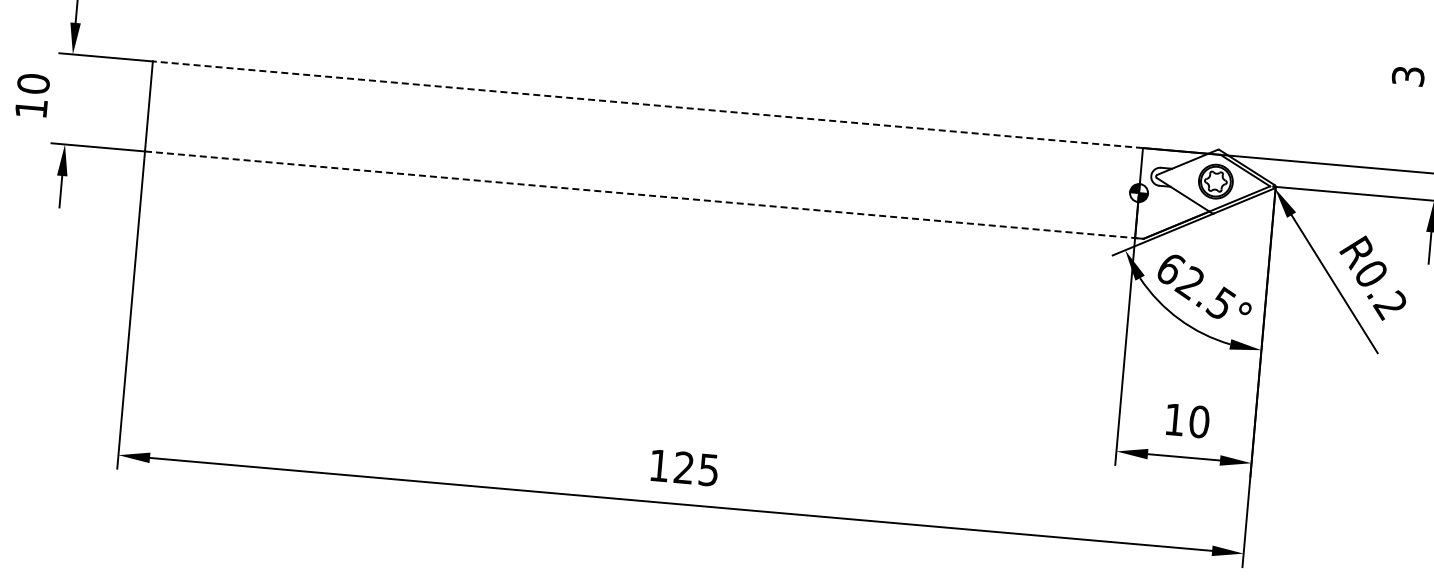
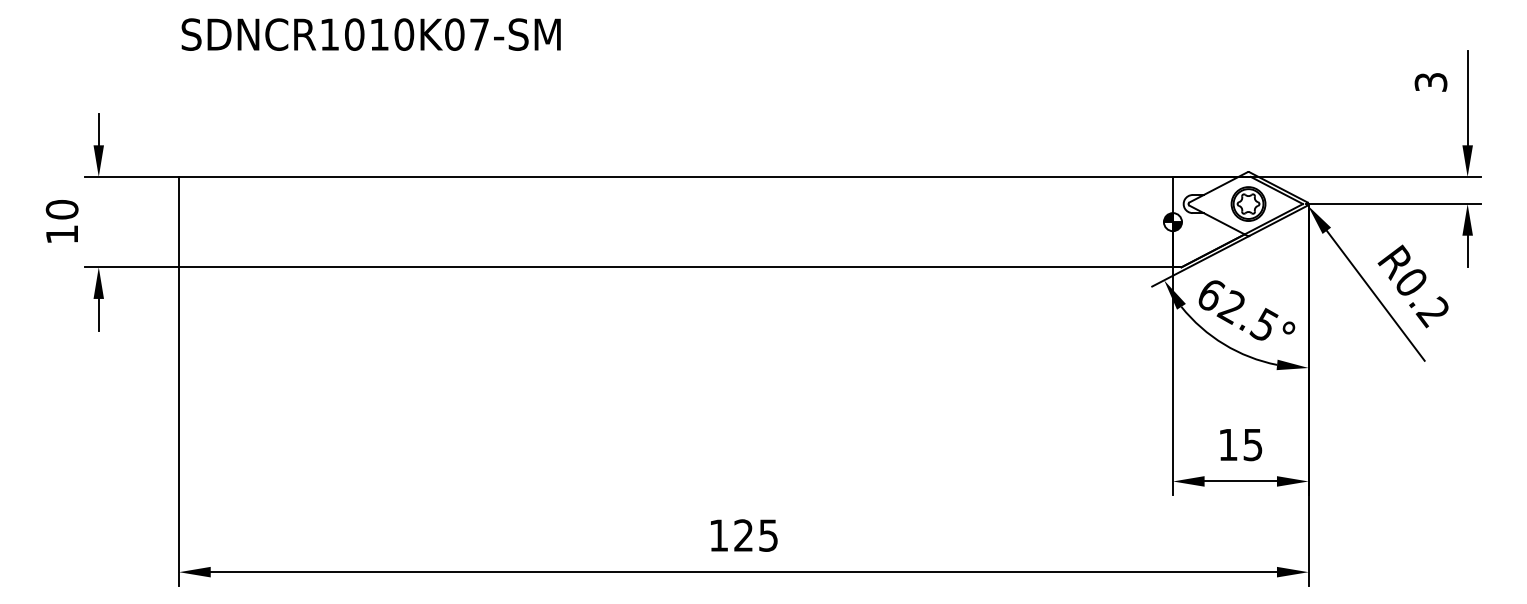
line: (648, 104) -> (676, 176), dashed -> solid
line: (644, 195) -> (680, 267), dashed -> solid
text: (1198, 421) -> (1252, 444), 10 -> 15

